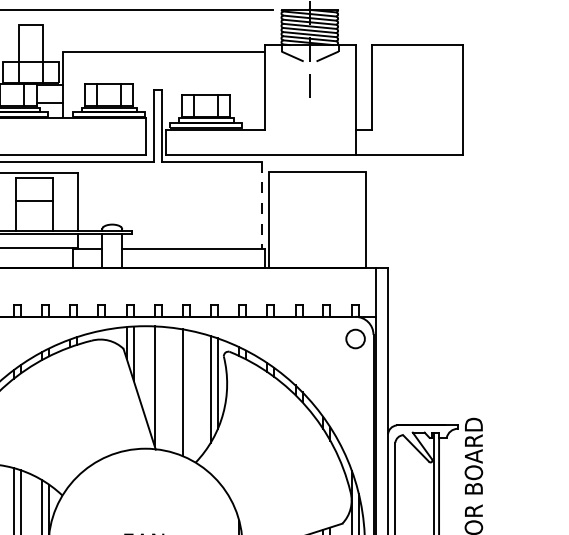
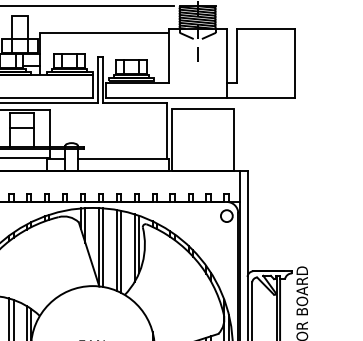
line: (262, 204) -> (167, 130), dashed -> solid
line: (162, 388) -> (103, 247), added
line: (190, 394) -> (121, 251), added

